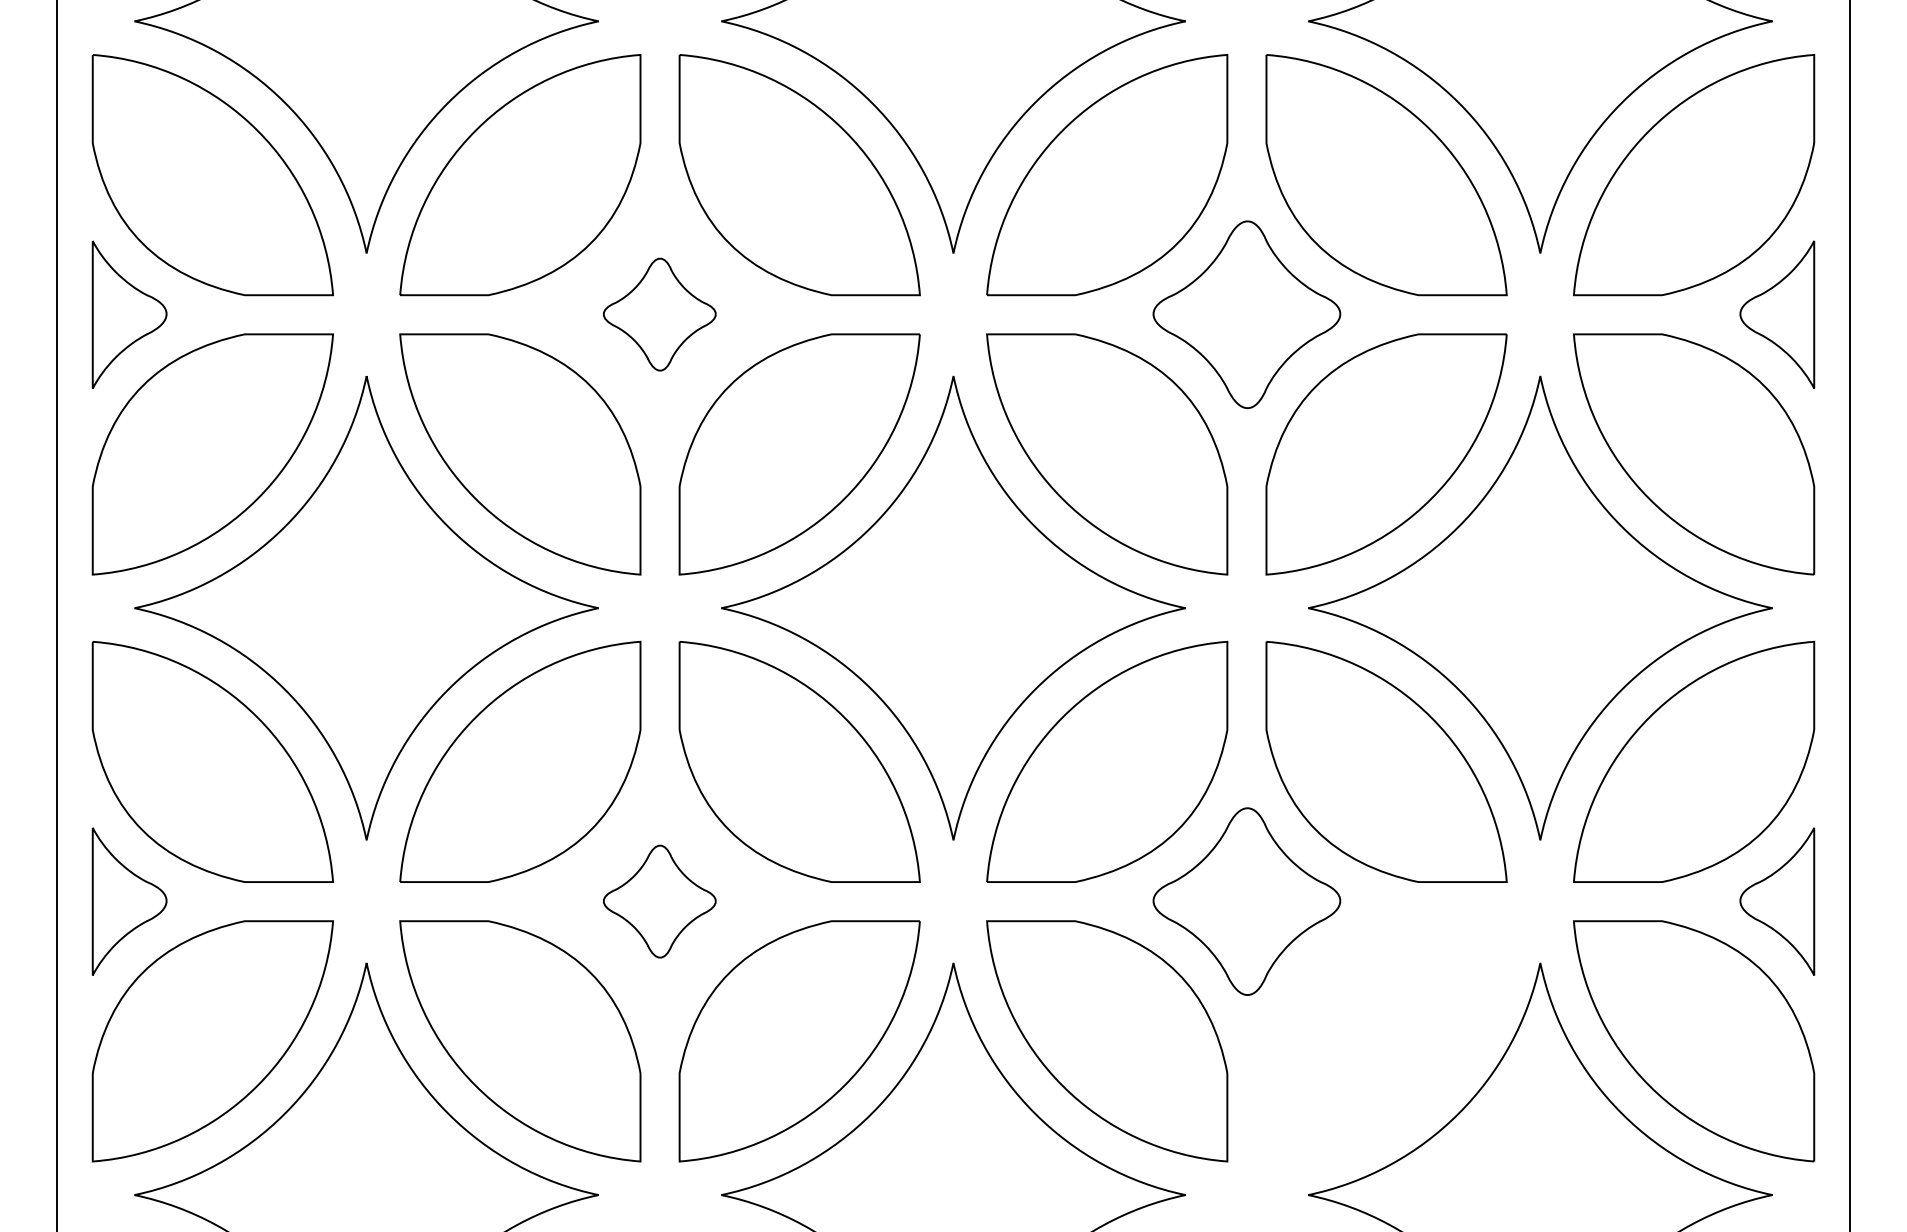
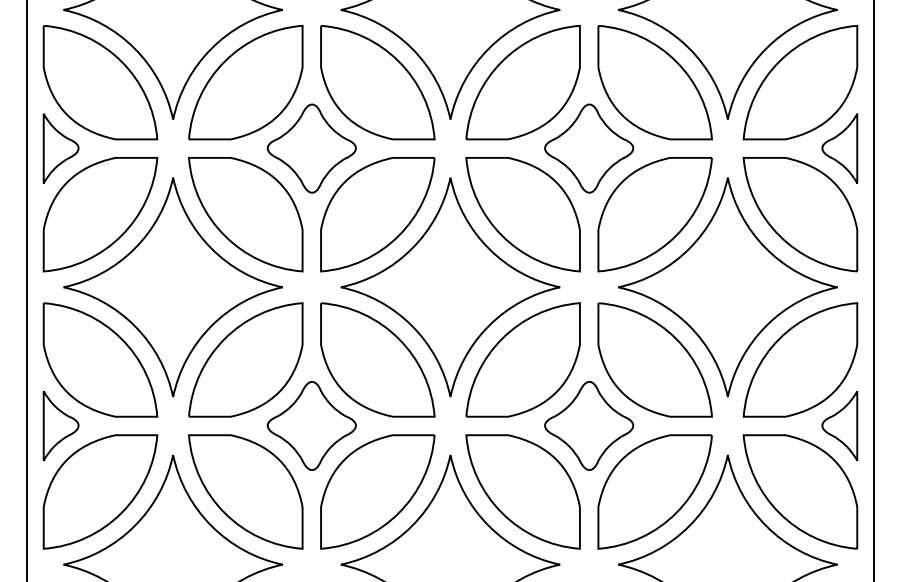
part: (659, 314) -> (311, 148), size x1.67
part: (659, 900) -> (311, 425), size x1.67
part: (1385, 1040) -> (654, 491), added

